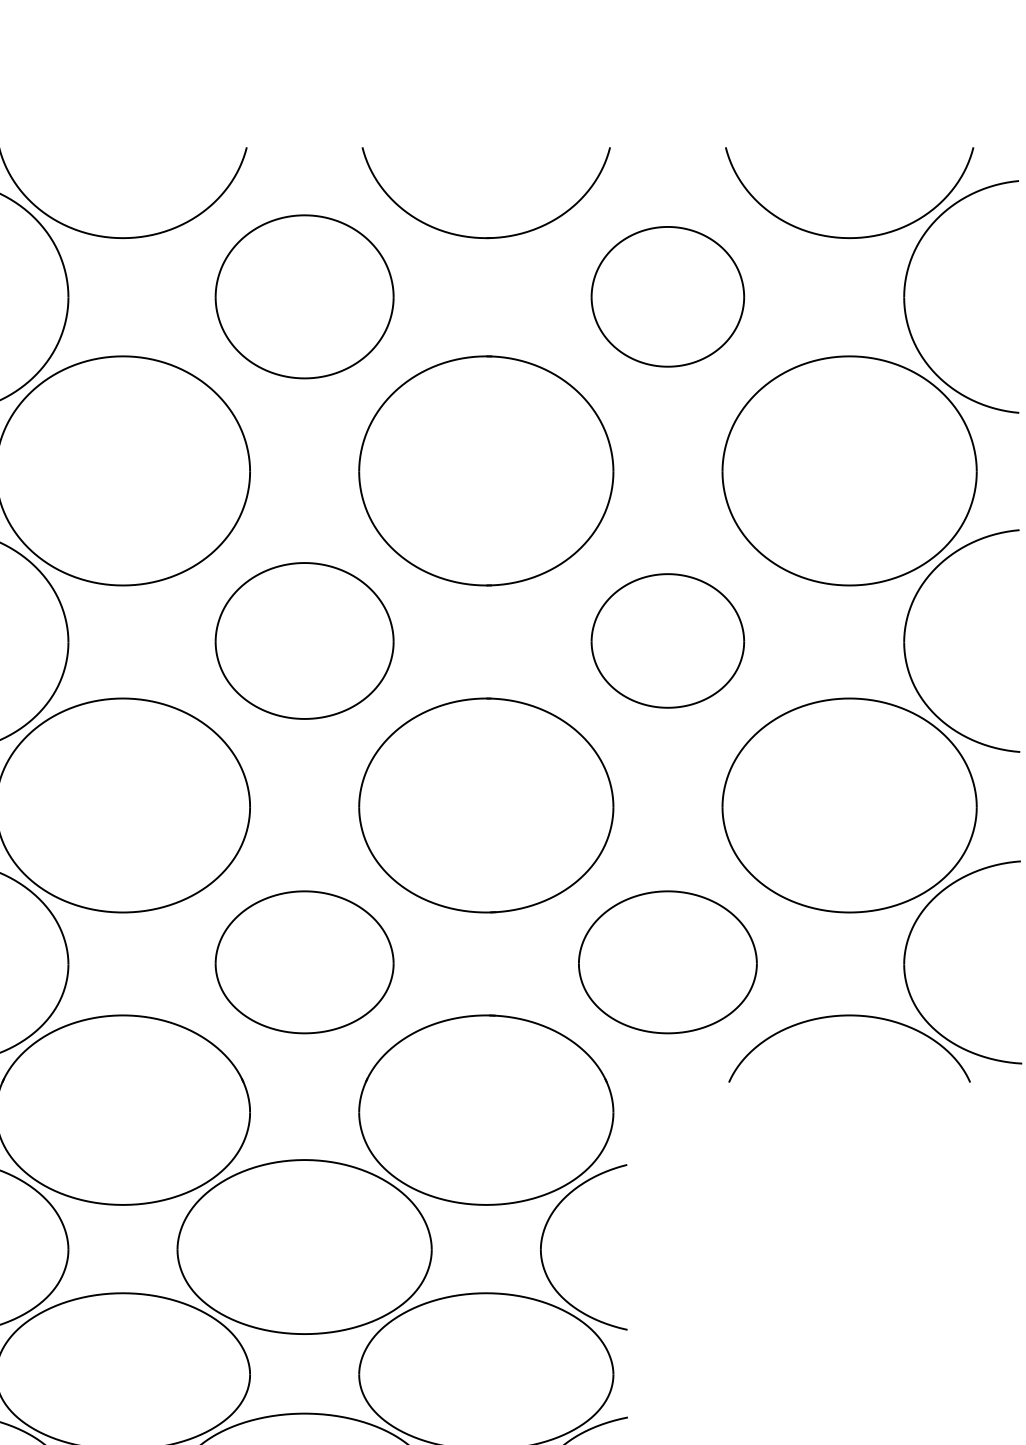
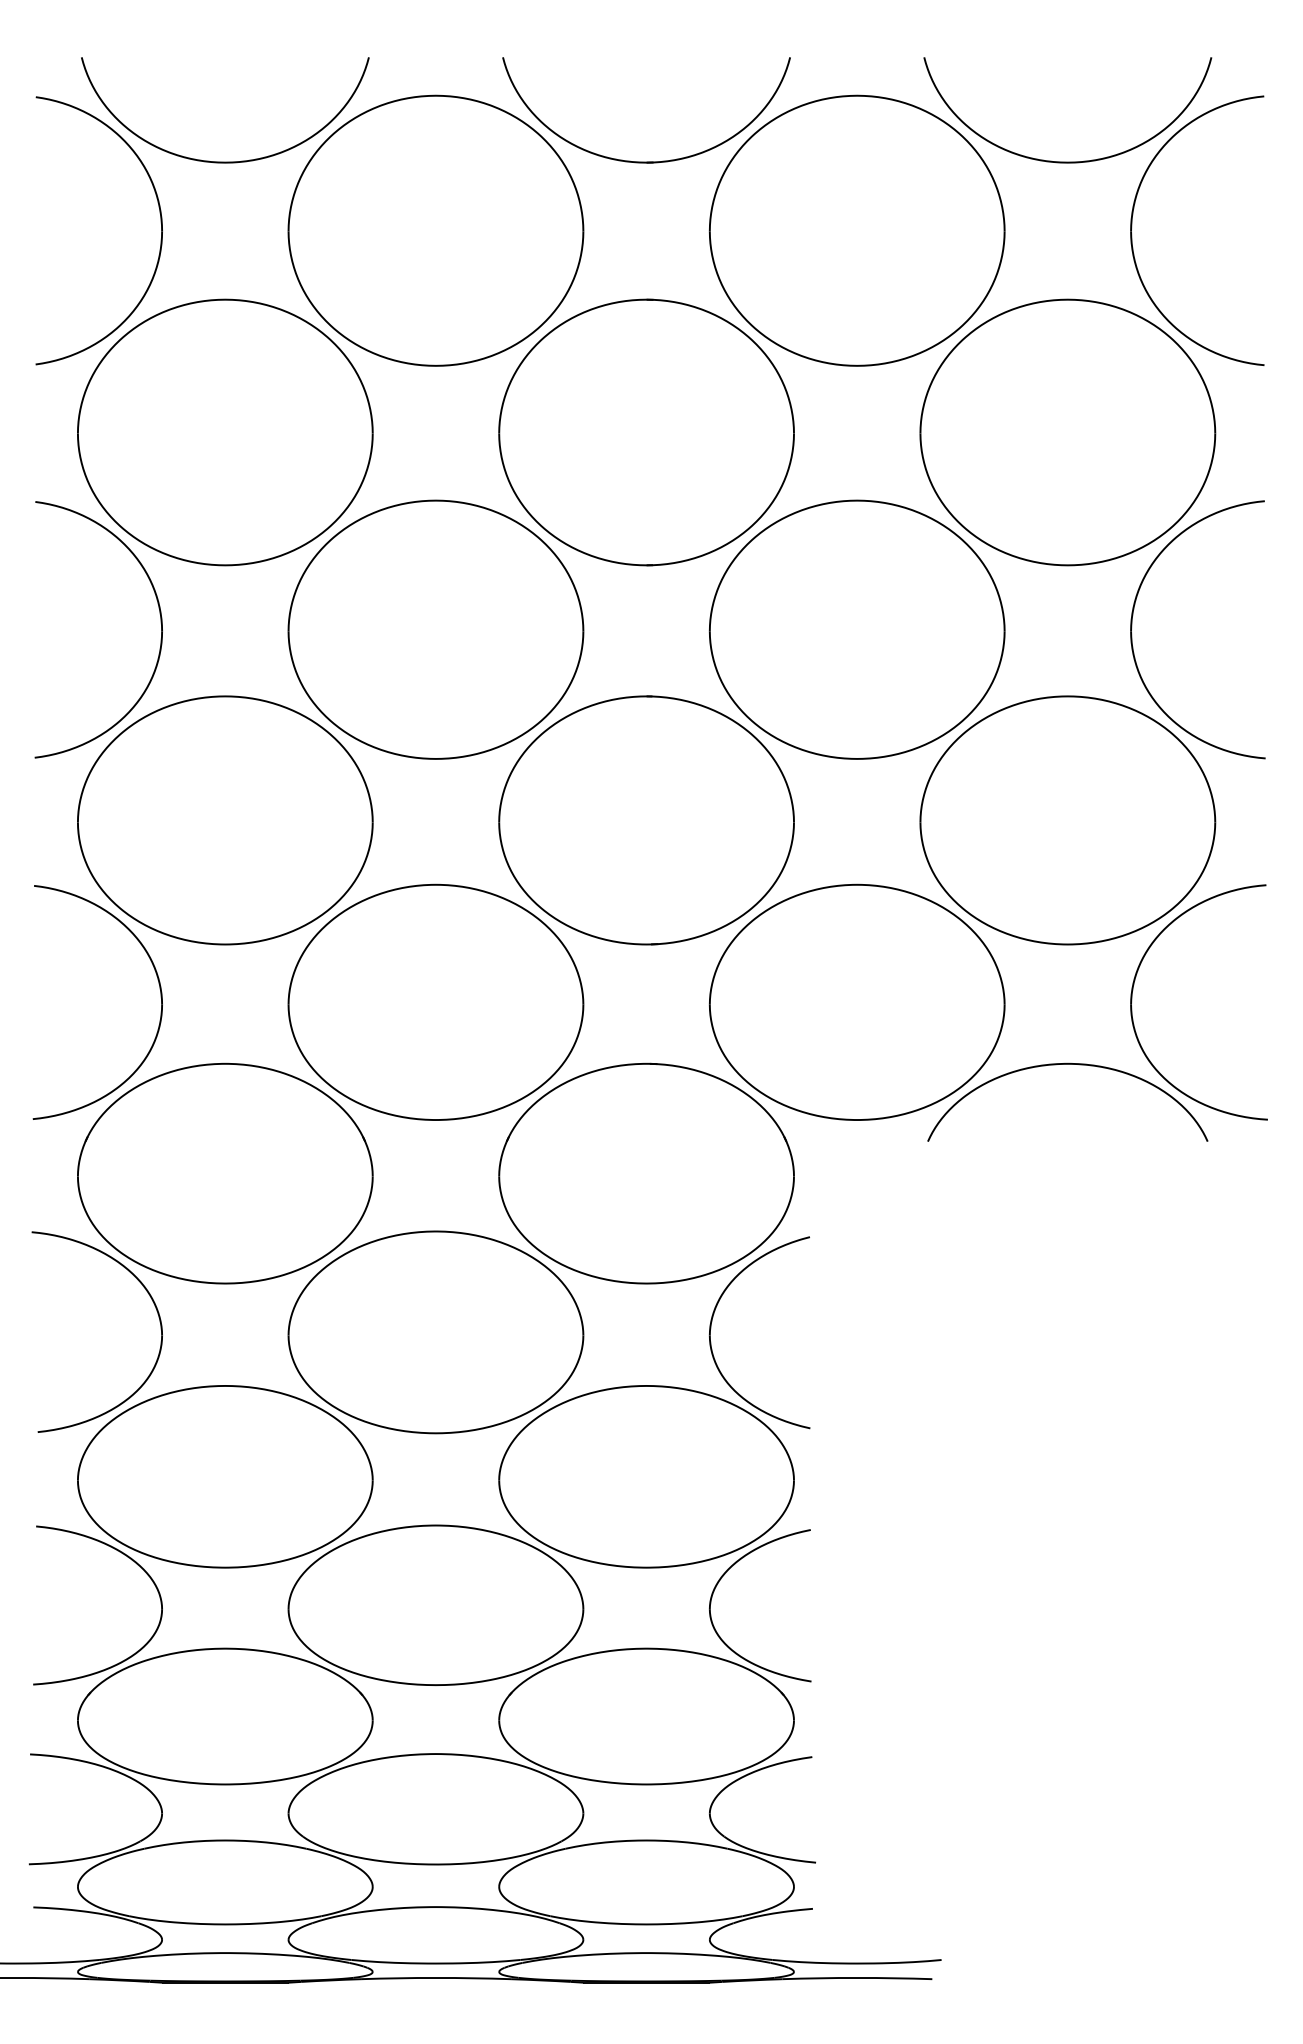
part: (304, 296) -> (435, 230), size x1.43
part: (667, 296) -> (856, 230), size x1.67
part: (304, 640) -> (435, 629), size x1.43
part: (667, 640) -> (856, 629), size x1.67
part: (304, 961) -> (435, 1001), size x1.43
part: (667, 961) -> (856, 1001), size x1.43

